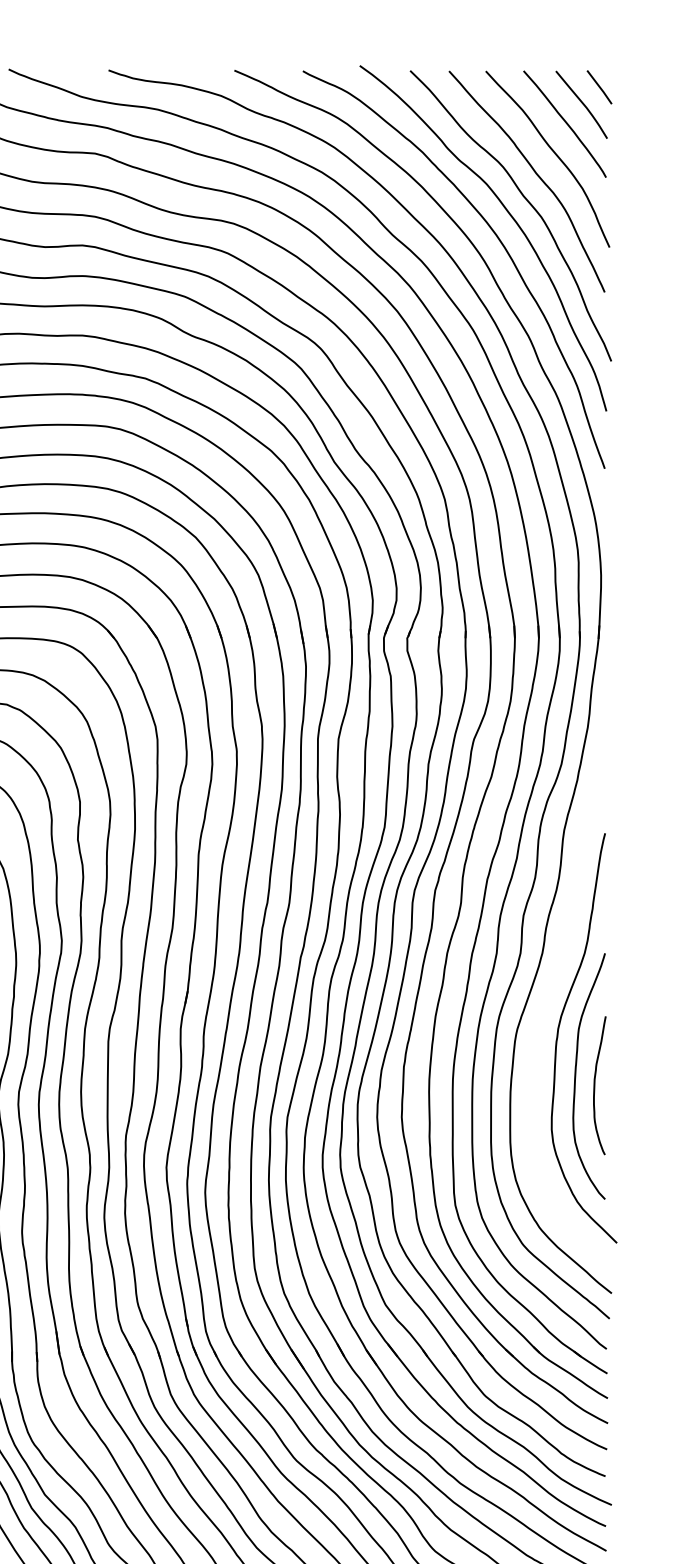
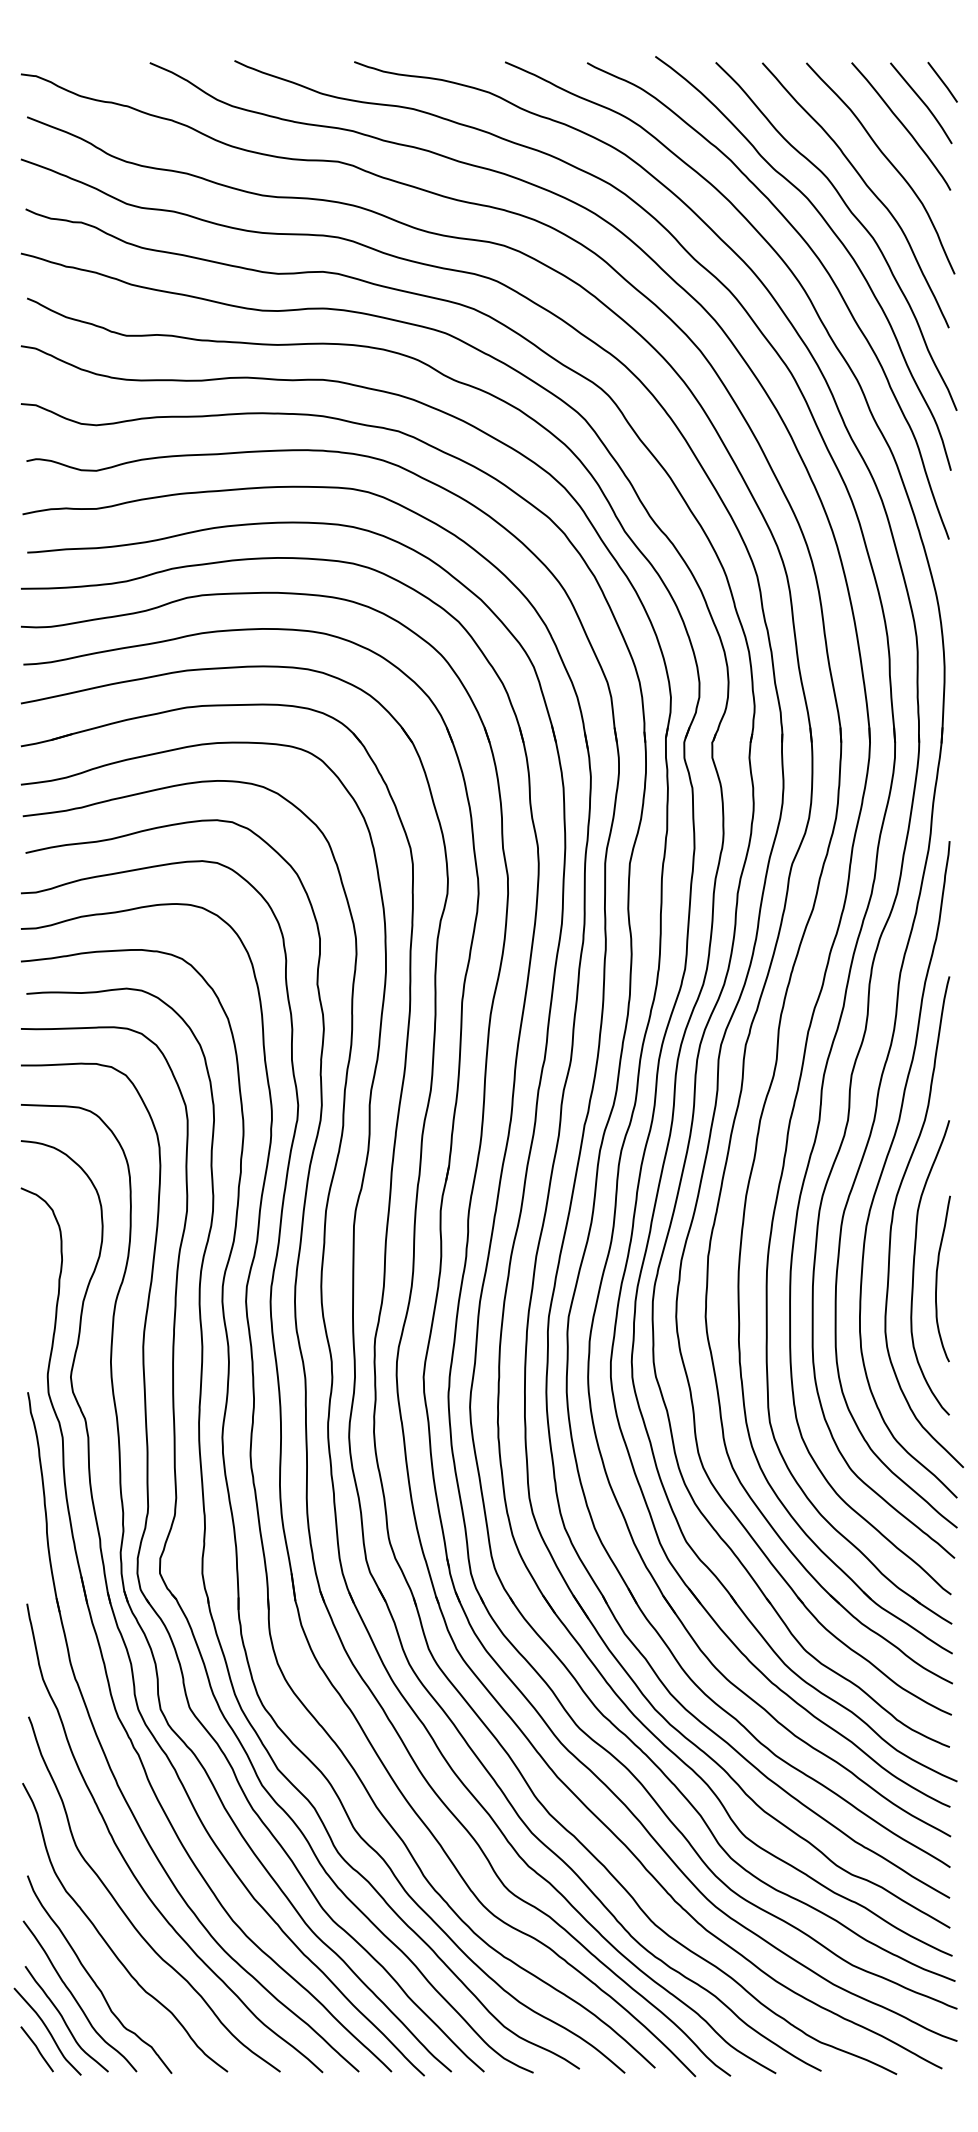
curve: (552, 988) -> (886, 1162), added

